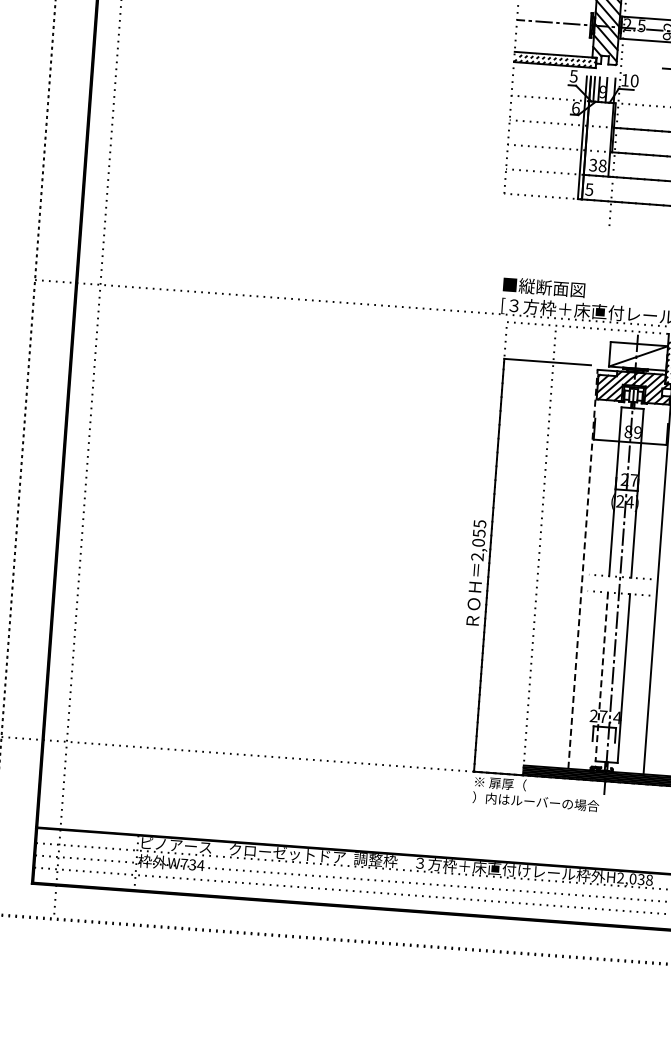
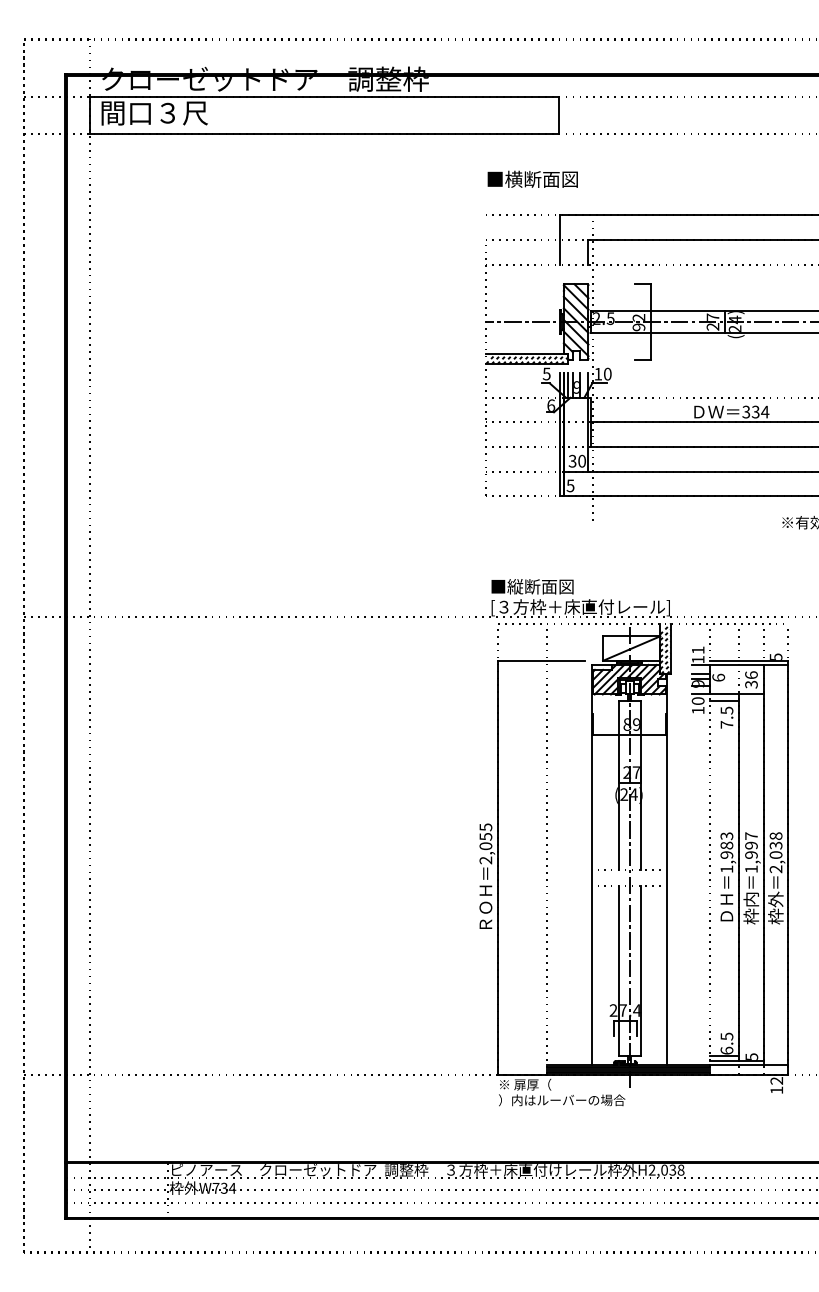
text: (603, 166) -> (582, 461), 38 -> 30
line: (582, 568) -> (591, 864), dashed -> solid
line: (601, 676) -> (618, 970), dashed -> solid

